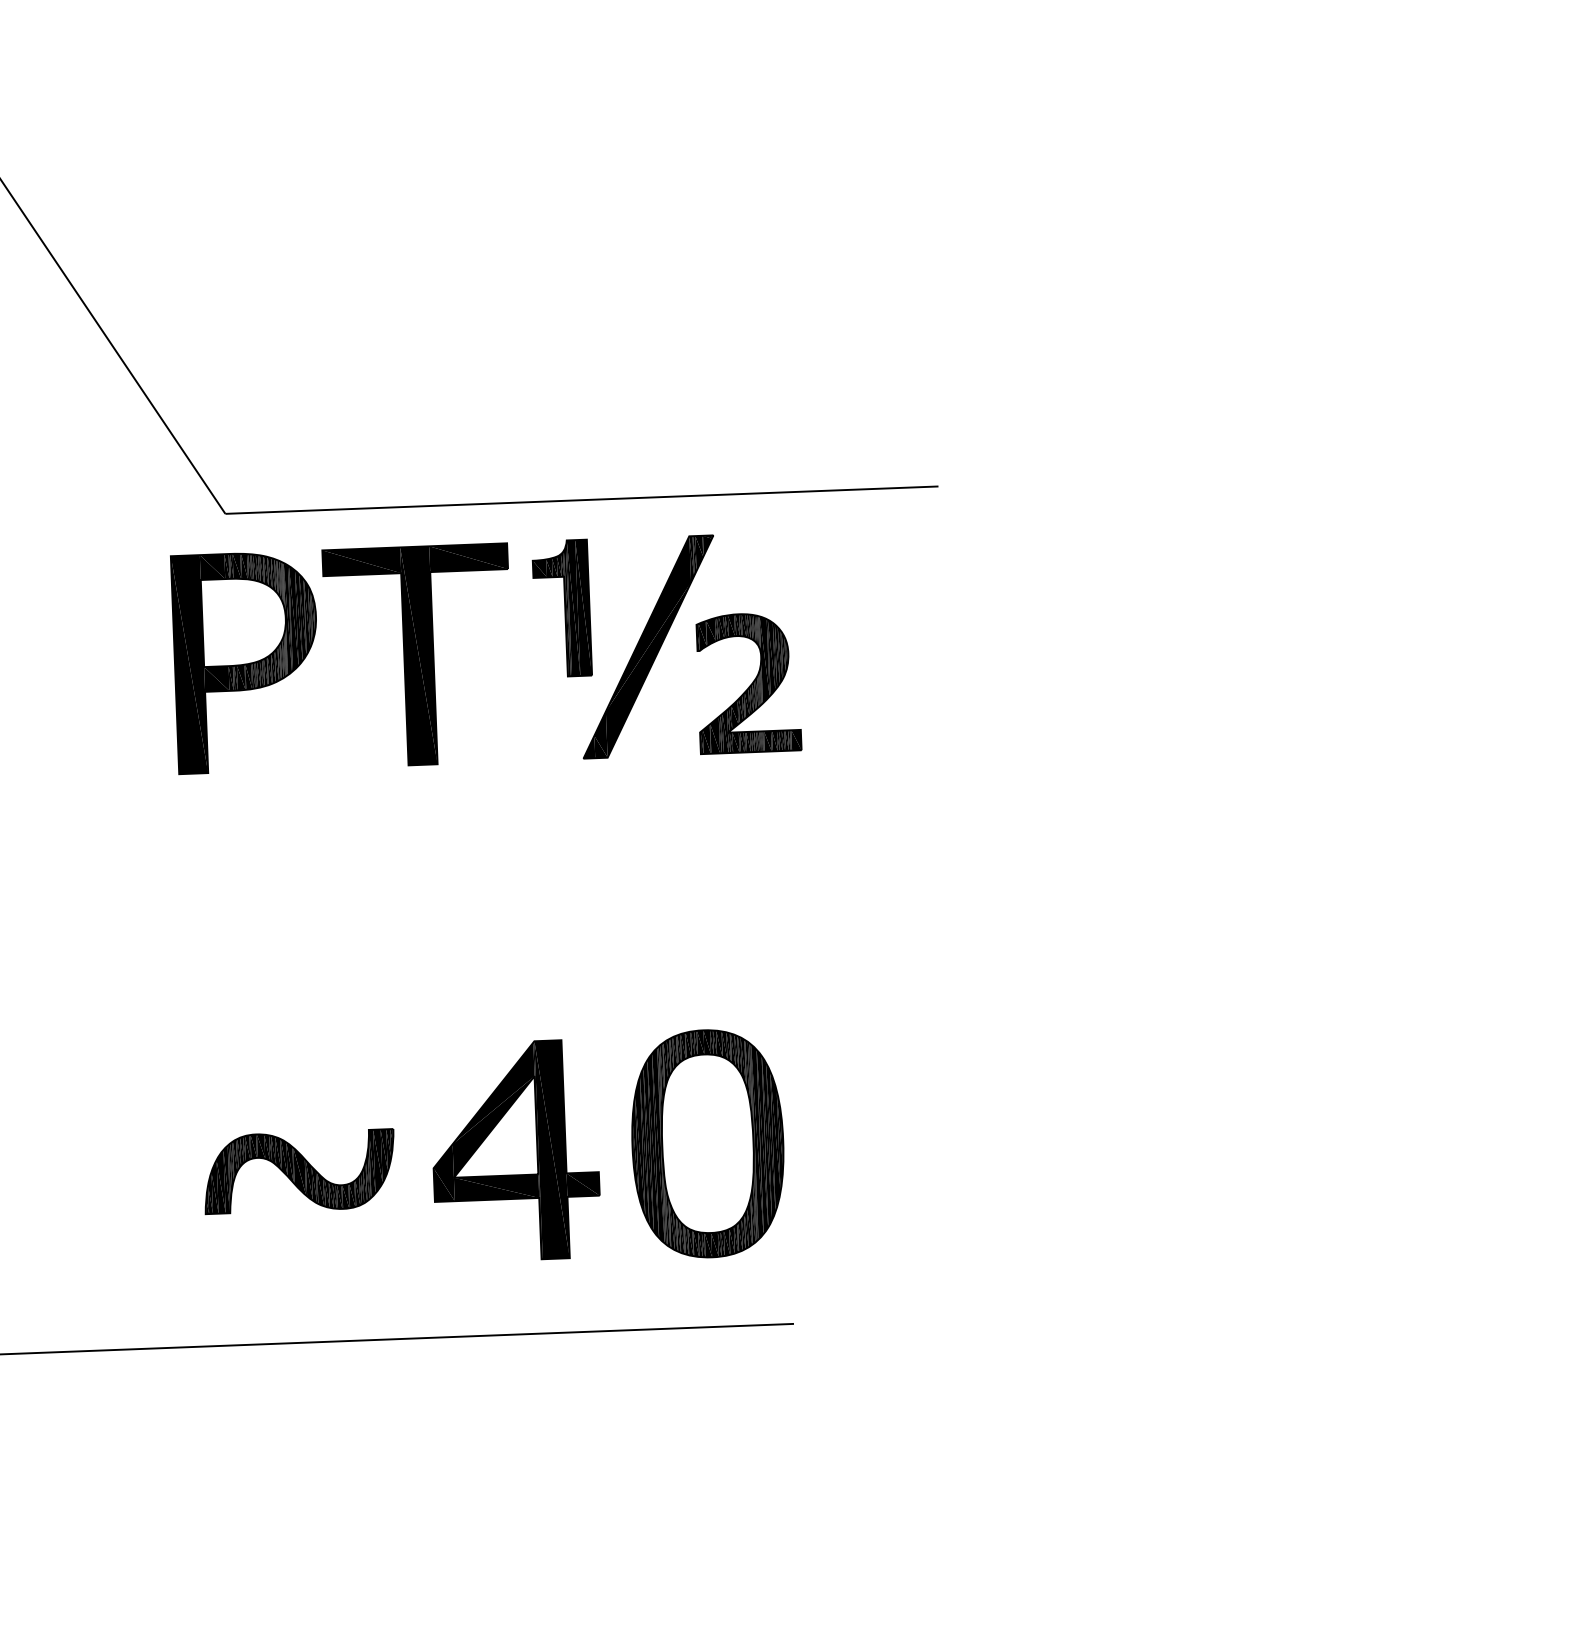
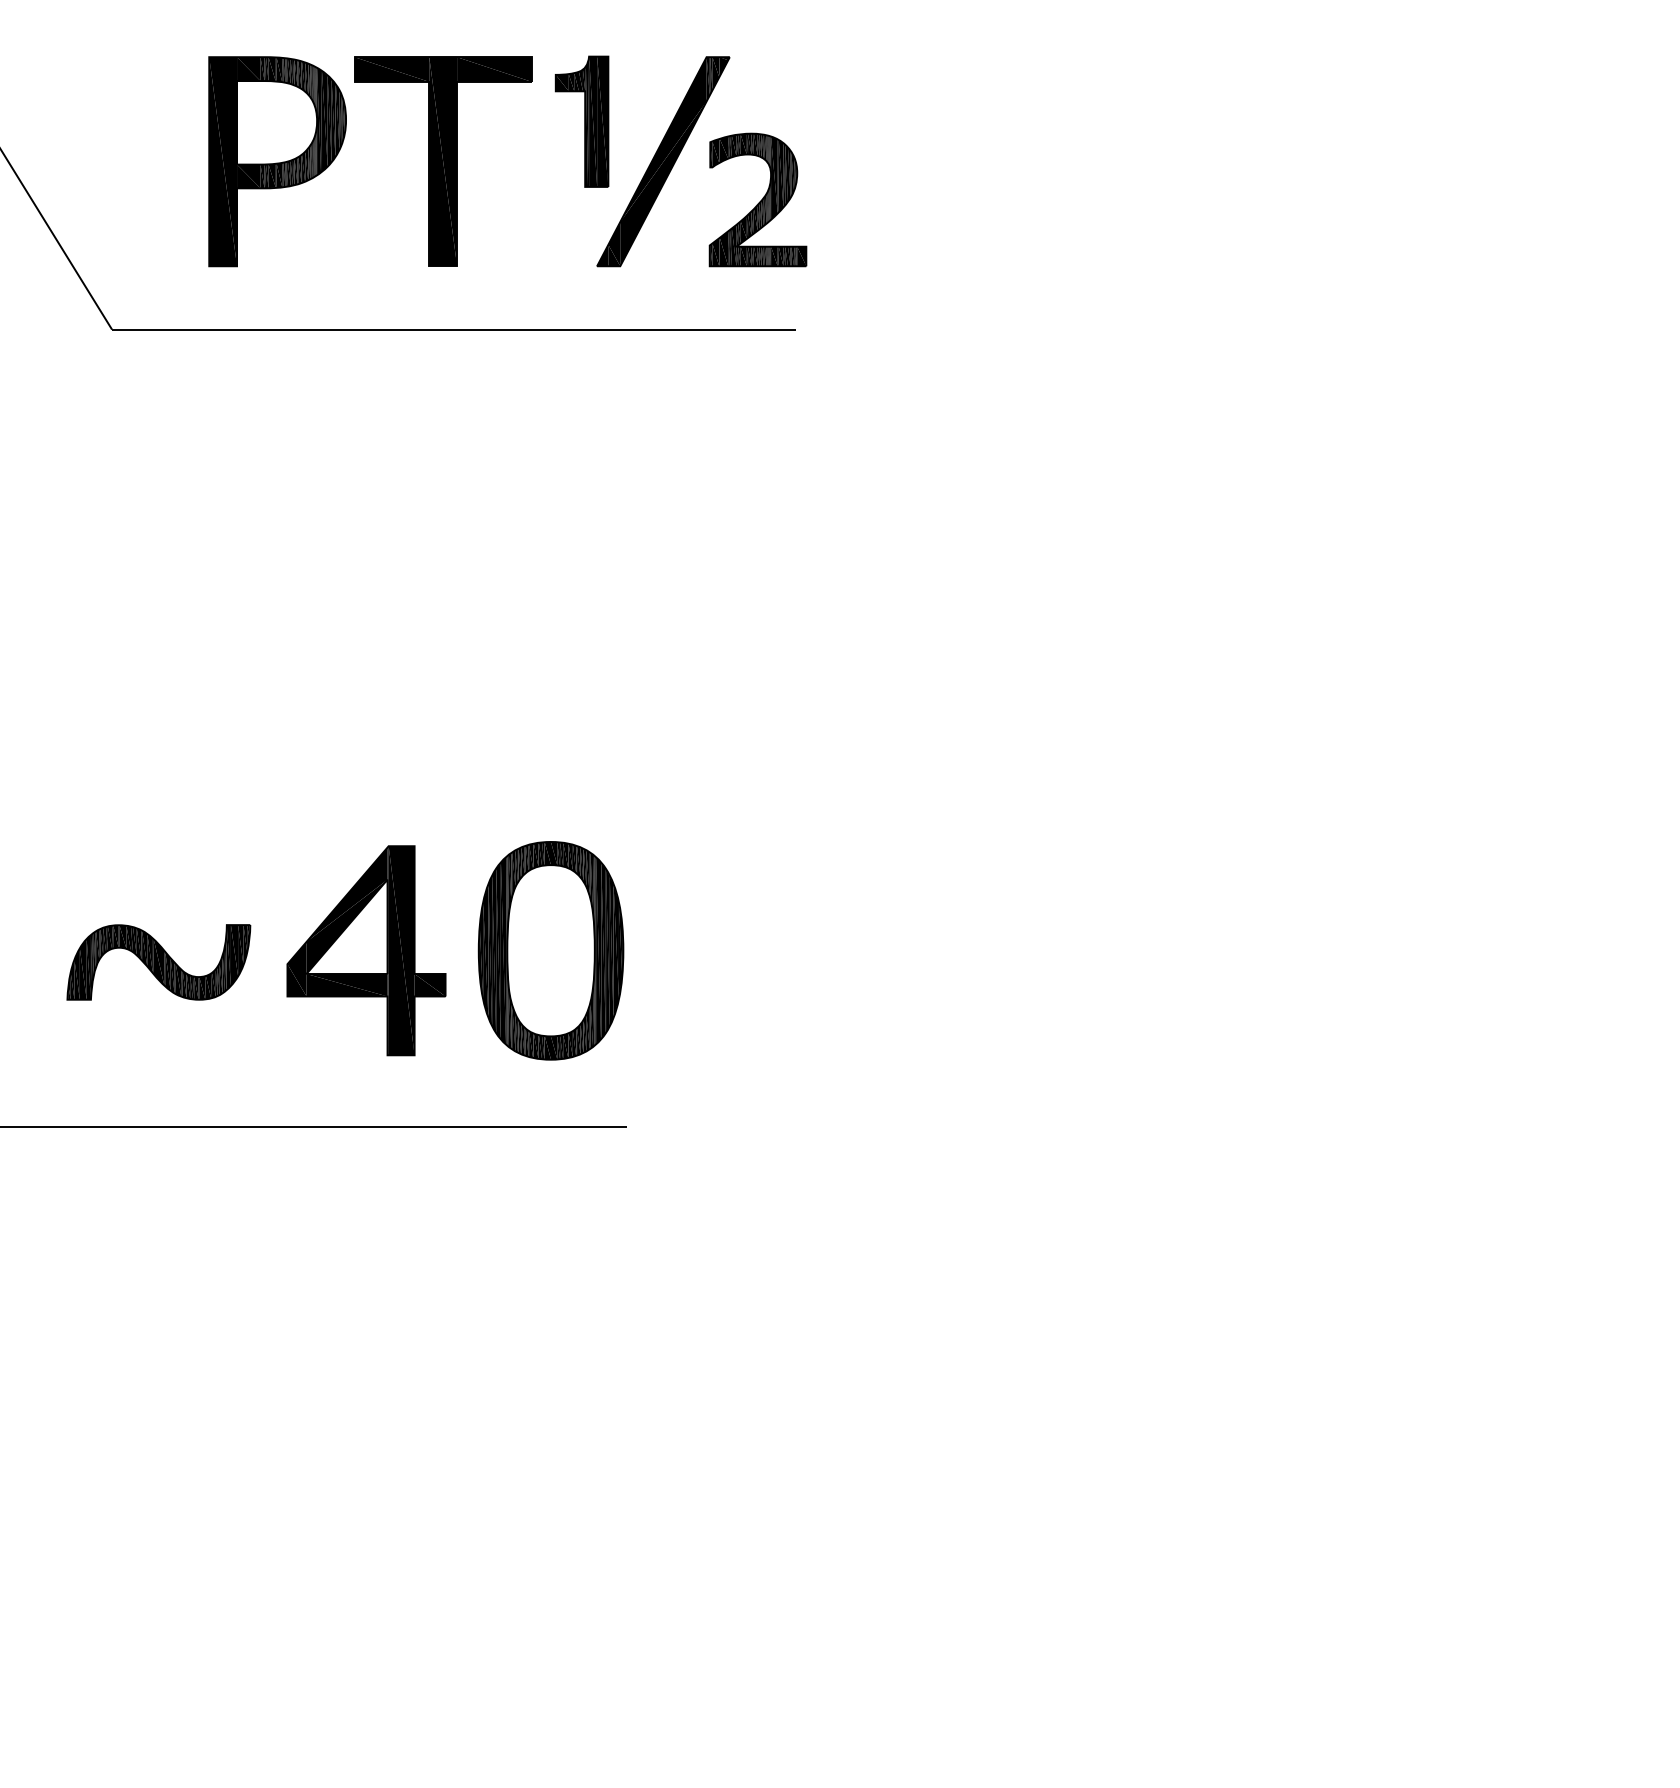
part: (433, 655) -> (457, 161), moved

